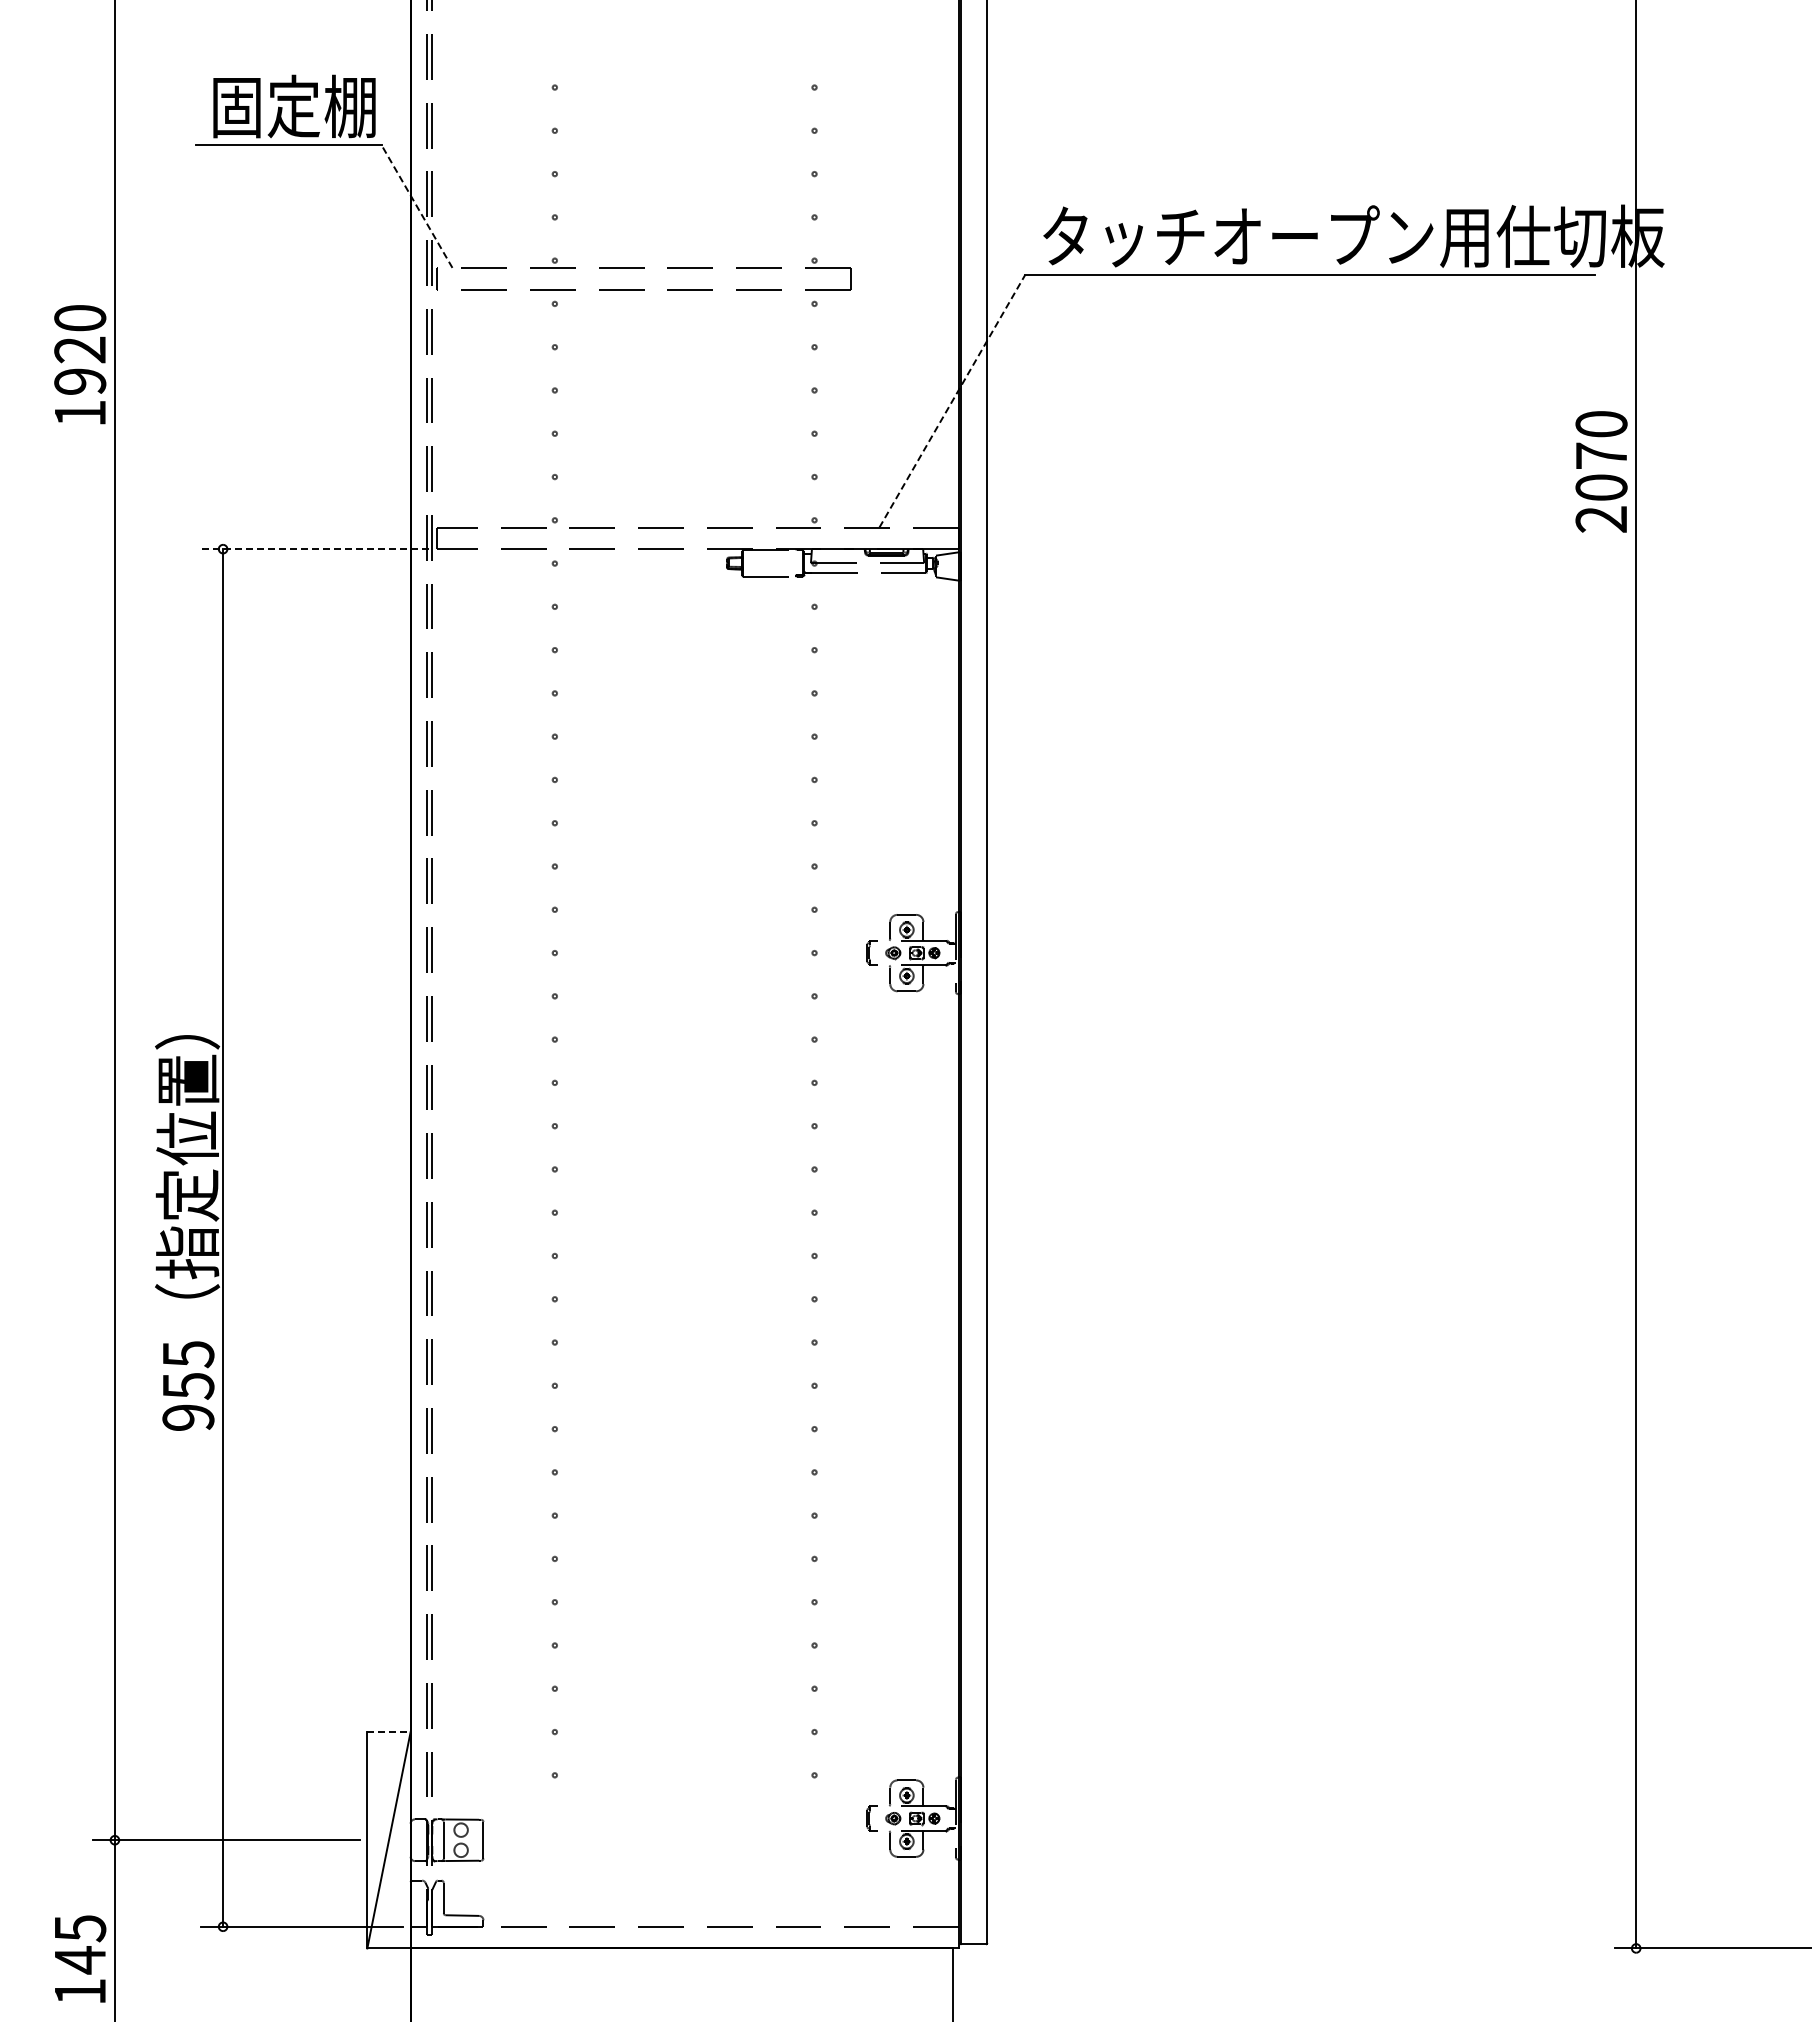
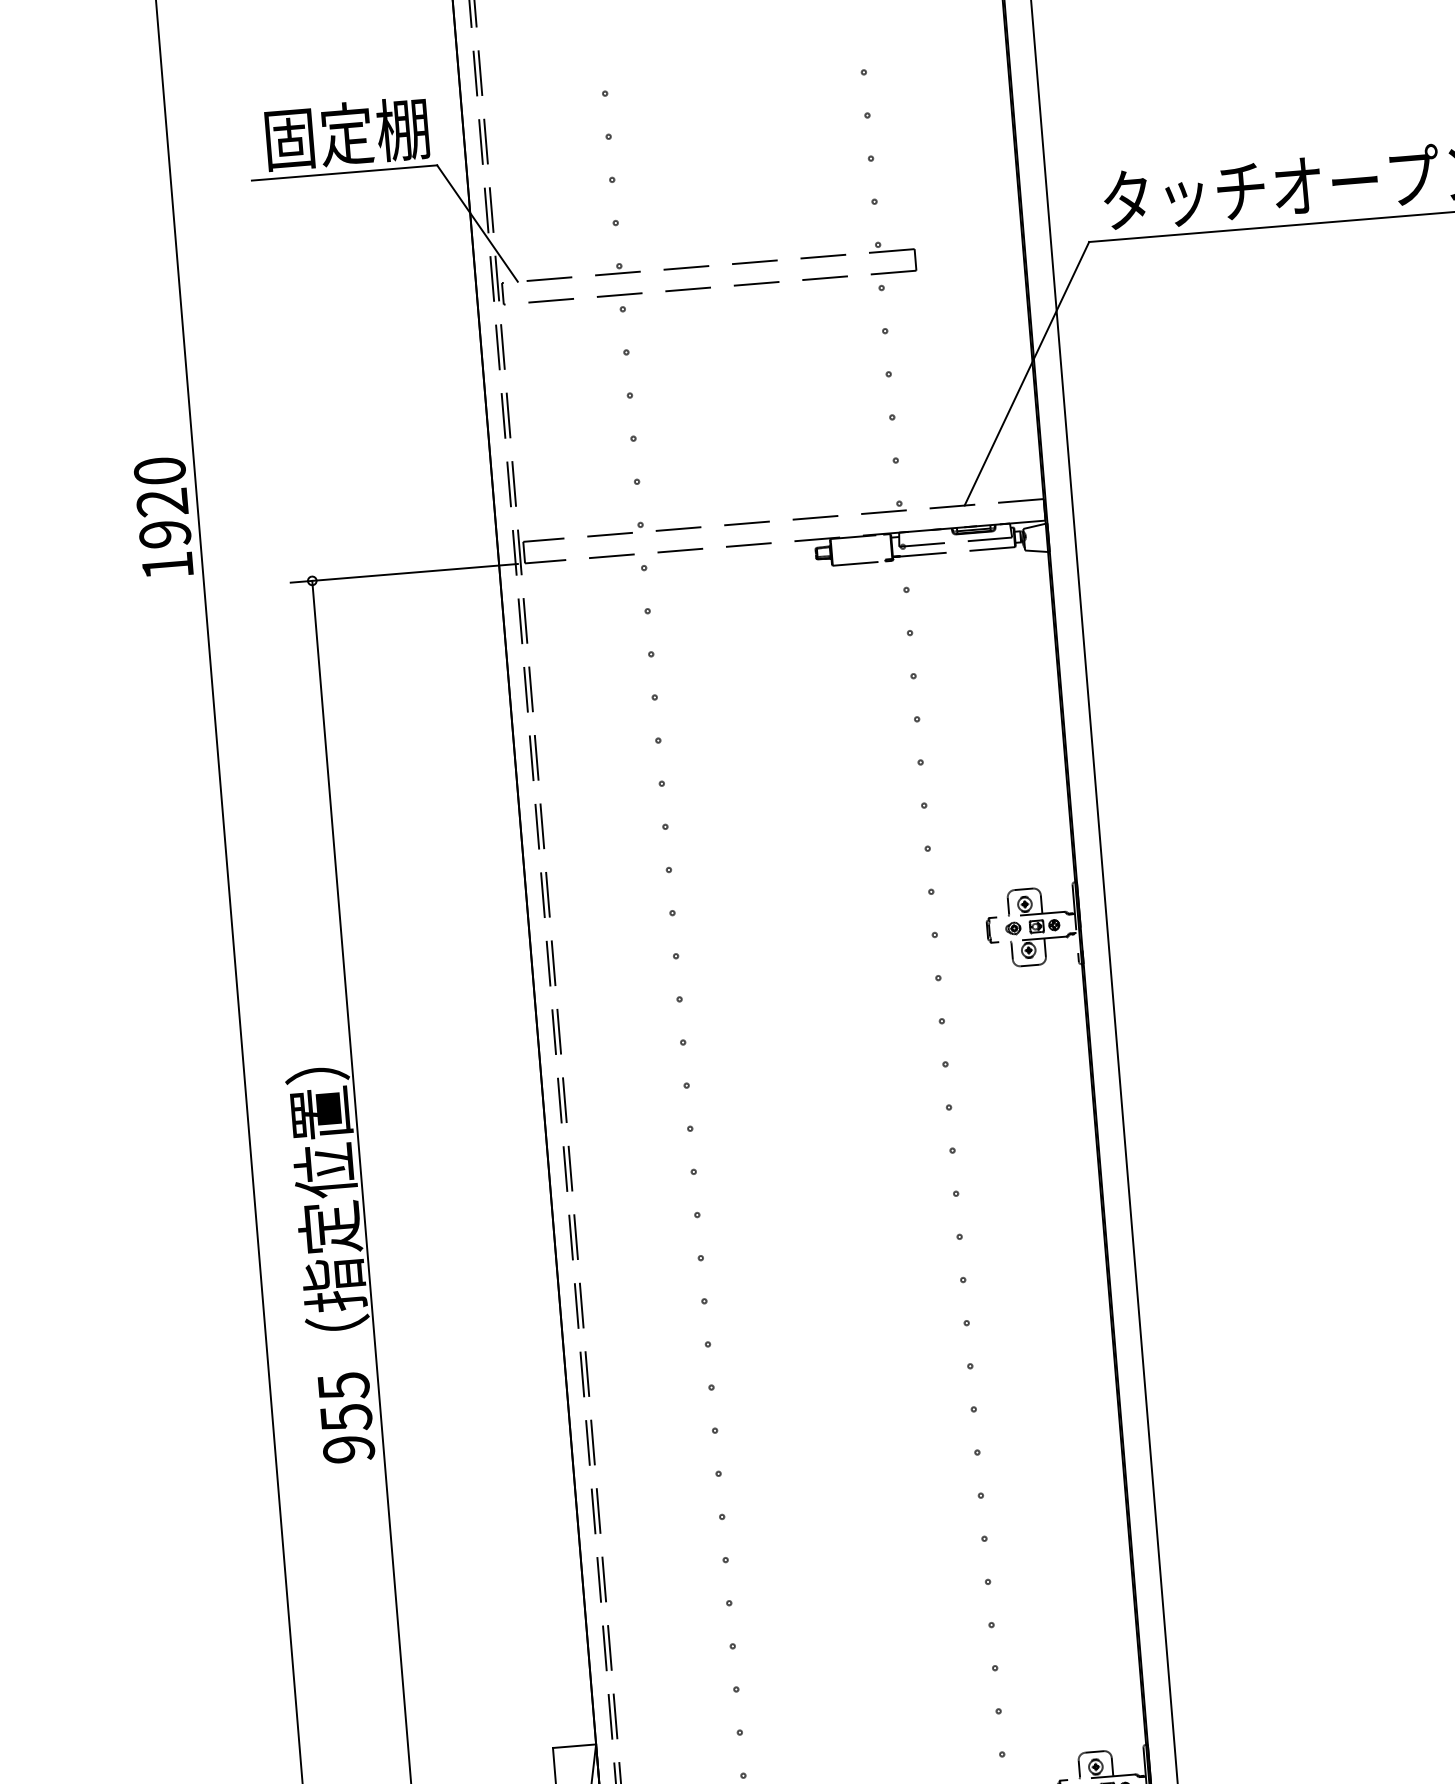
line: (417, 206) -> (477, 223), dashed -> solid
text: (80, 364) -> (163, 517), moved
line: (952, 401) -> (1027, 373), dashed -> solid
line: (315, 549) -> (404, 573), dashed -> solid
line: (388, 1732) -> (574, 1746), dashed -> solid

